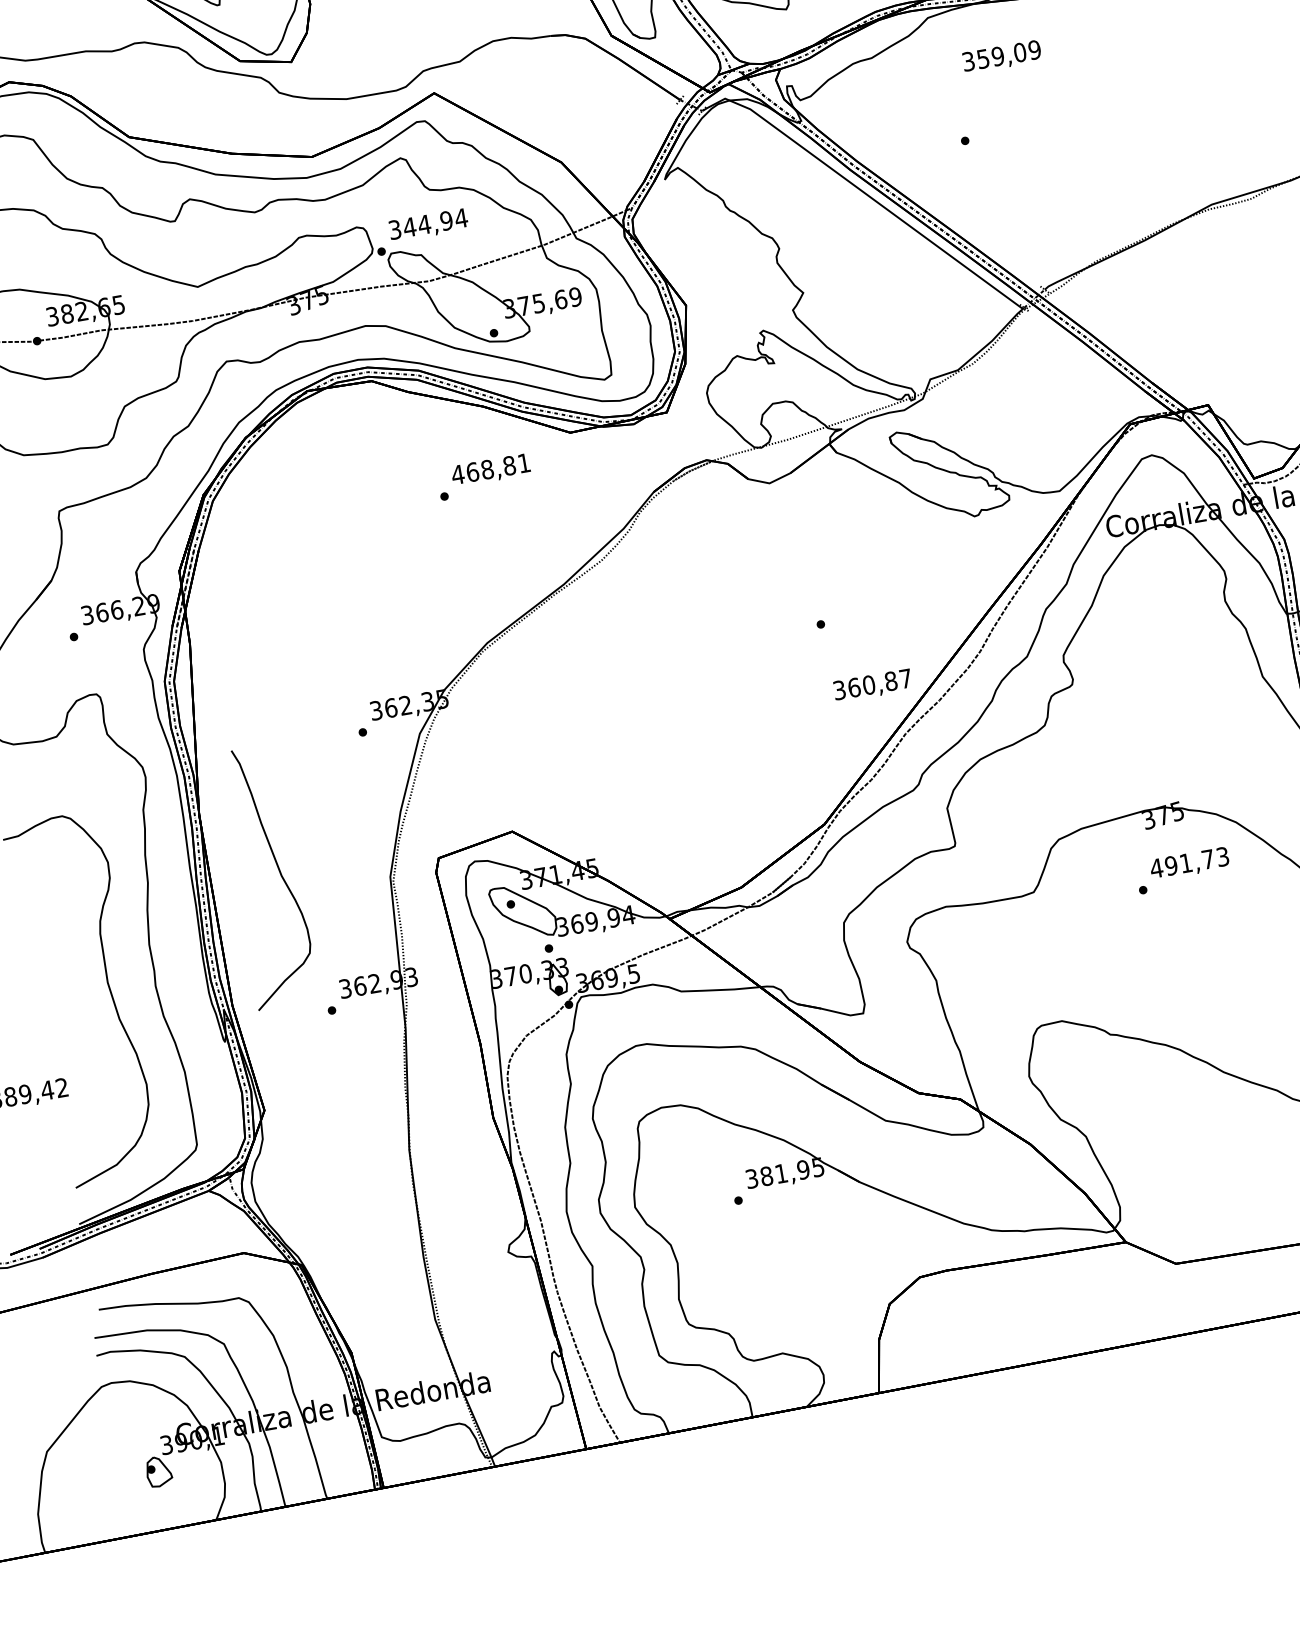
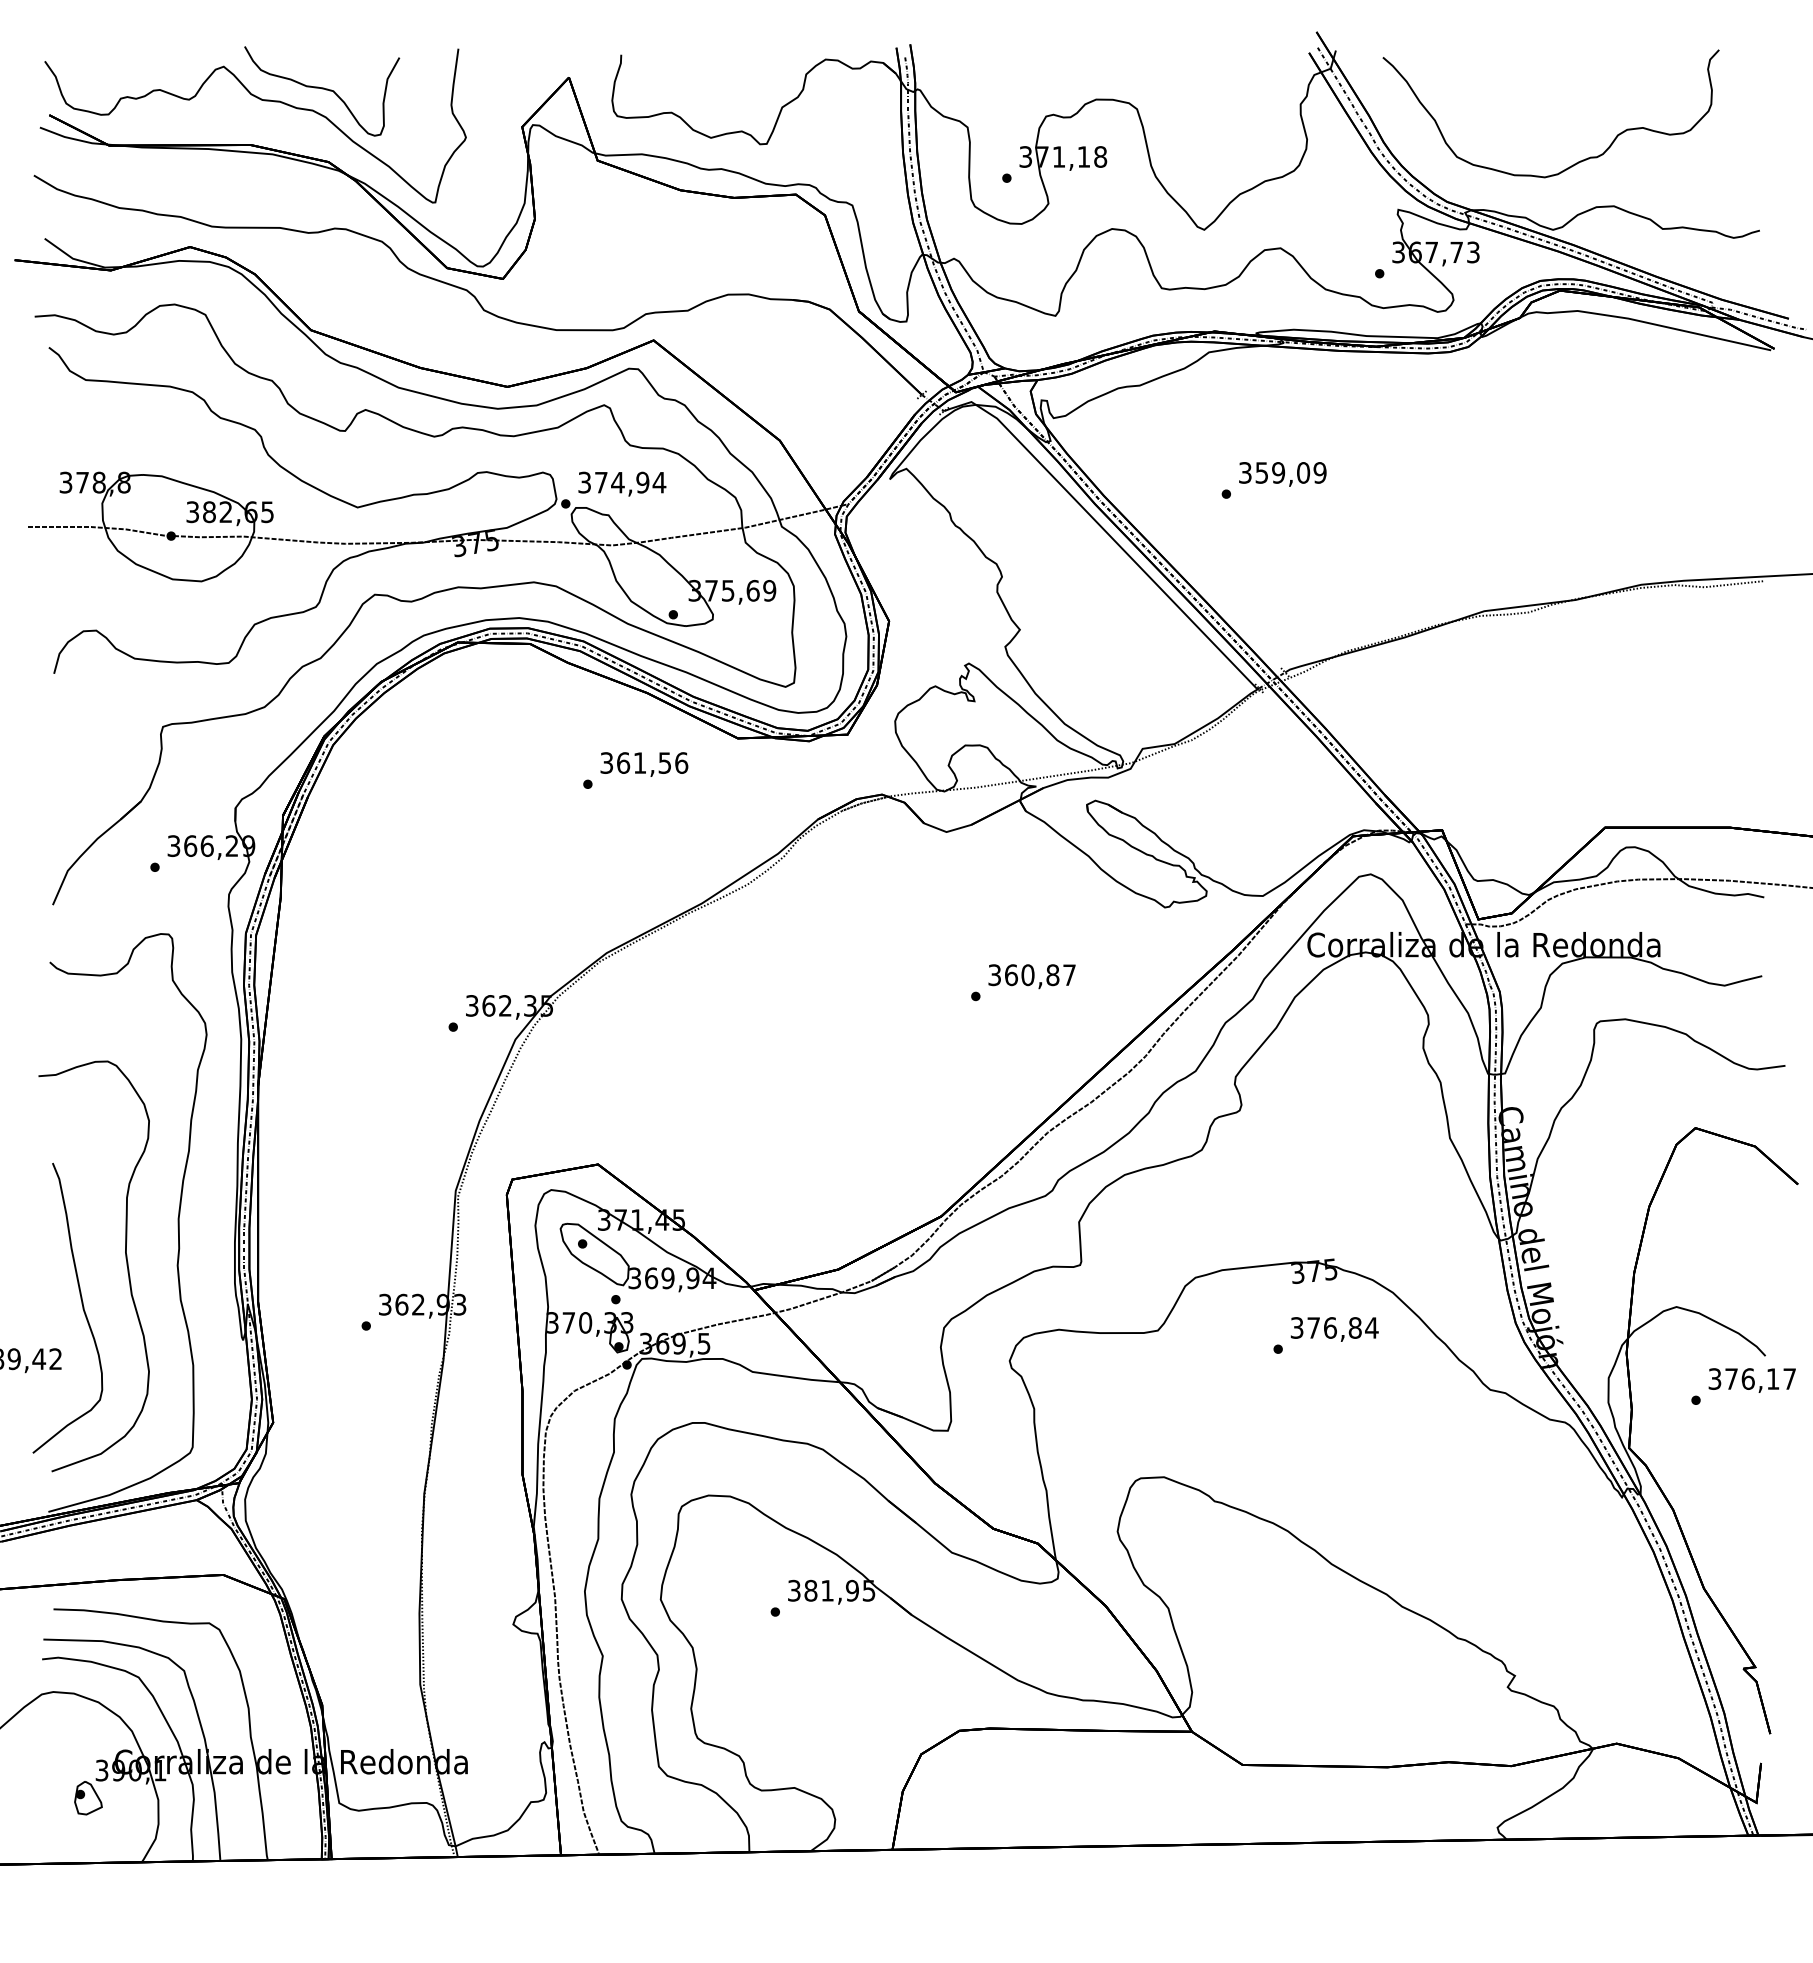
text: (1001, 57) -> (1282, 474), moved
text: (409, 227) -> (601, 482), 344,94 -> 374,94
text: (490, 468) -> (643, 762), 468,81 -> 361,56
text: (872, 685) -> (1031, 976), moved
text: (1189, 862) -> (1334, 1327), 491,73 -> 376,84
curve: (278, 871) -> (81, 1304), moved

